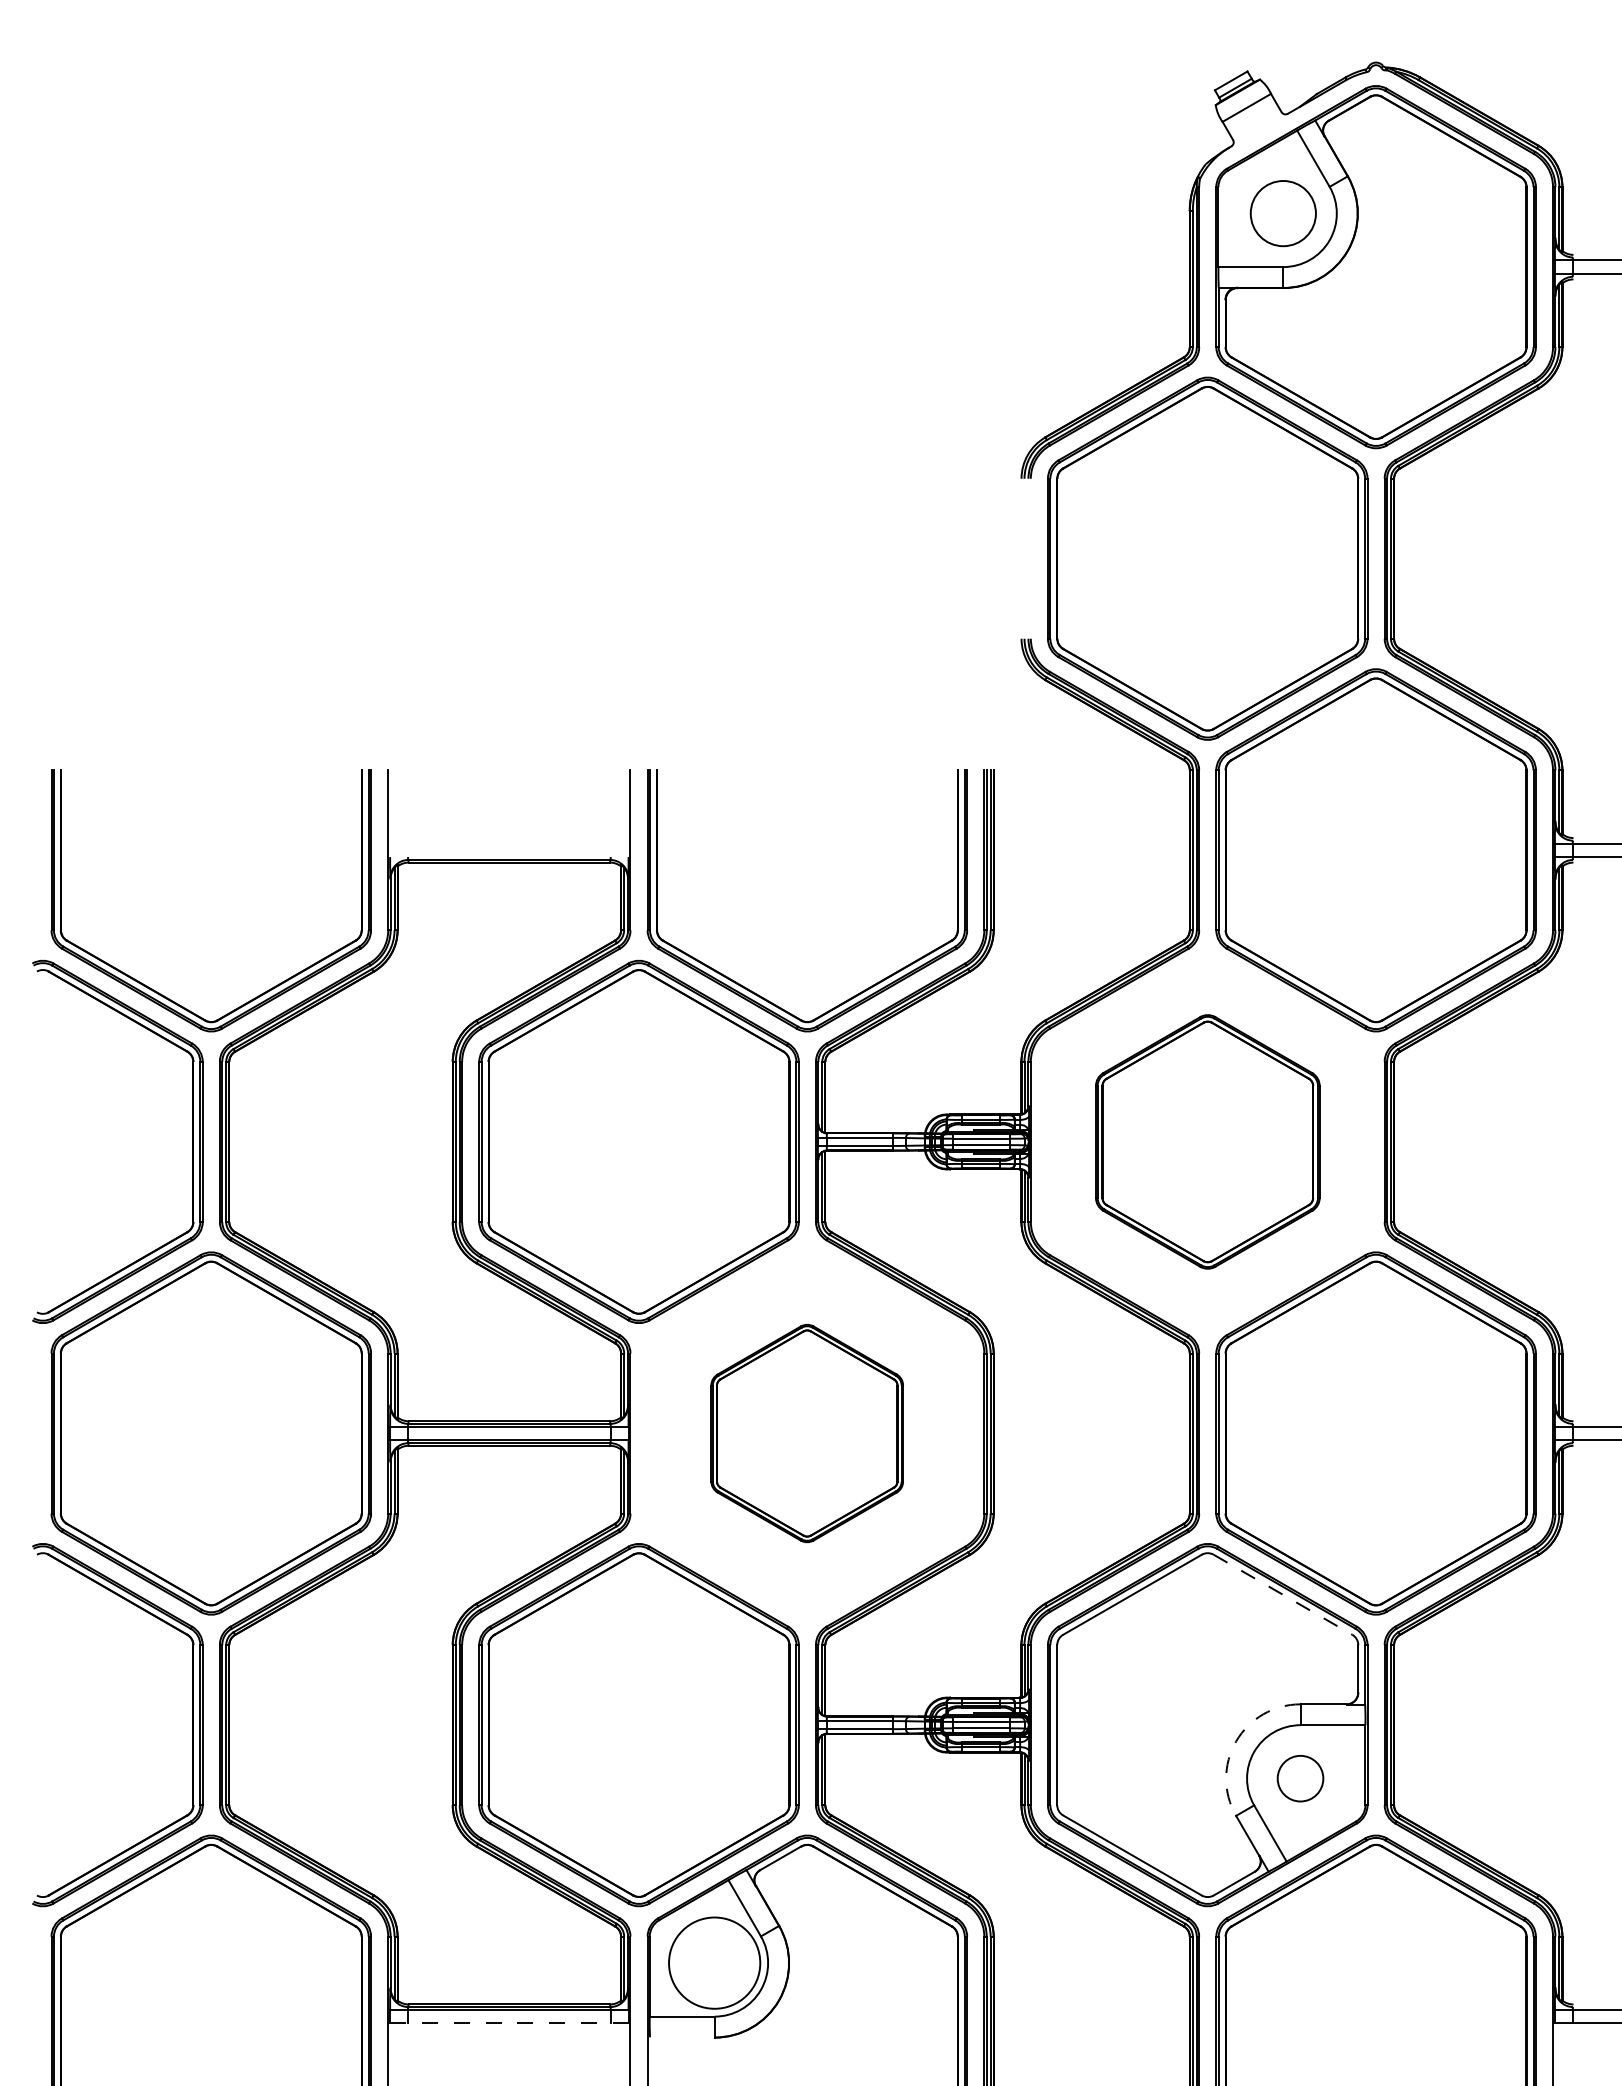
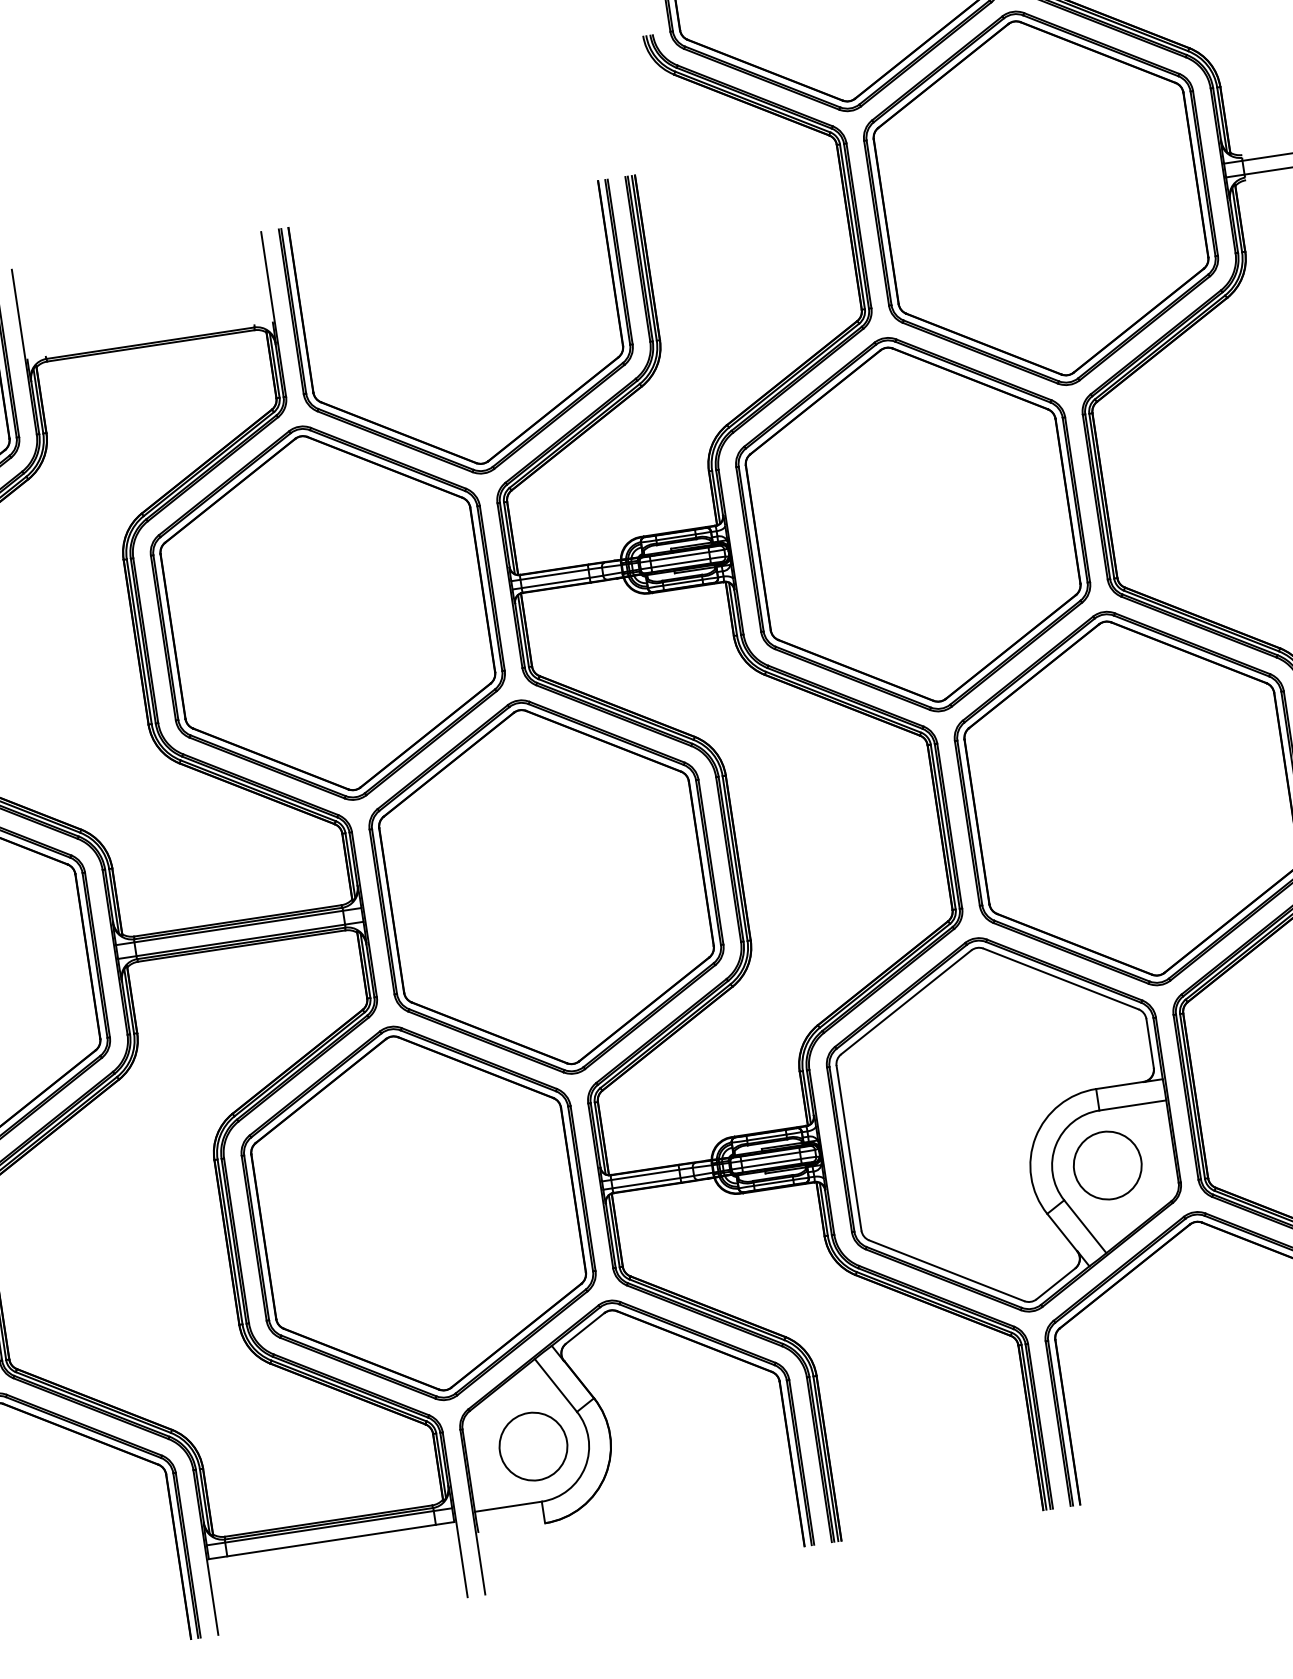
part: (1207, 1141) -> (912, 524), size x1.43
part: (806, 1433) -> (545, 887), size x1.67
line: (1283, 1594) -> (1061, 978), dashed -> solid
arc: (1236, 1741) -> (1036, 1137), dashed -> solid
circle: (1300, 1778) -> (1107, 1165), size x1.43
circle: (714, 1962) -> (533, 1445), size x0.71
line: (508, 2023) -> (330, 1540), dashed -> solid

